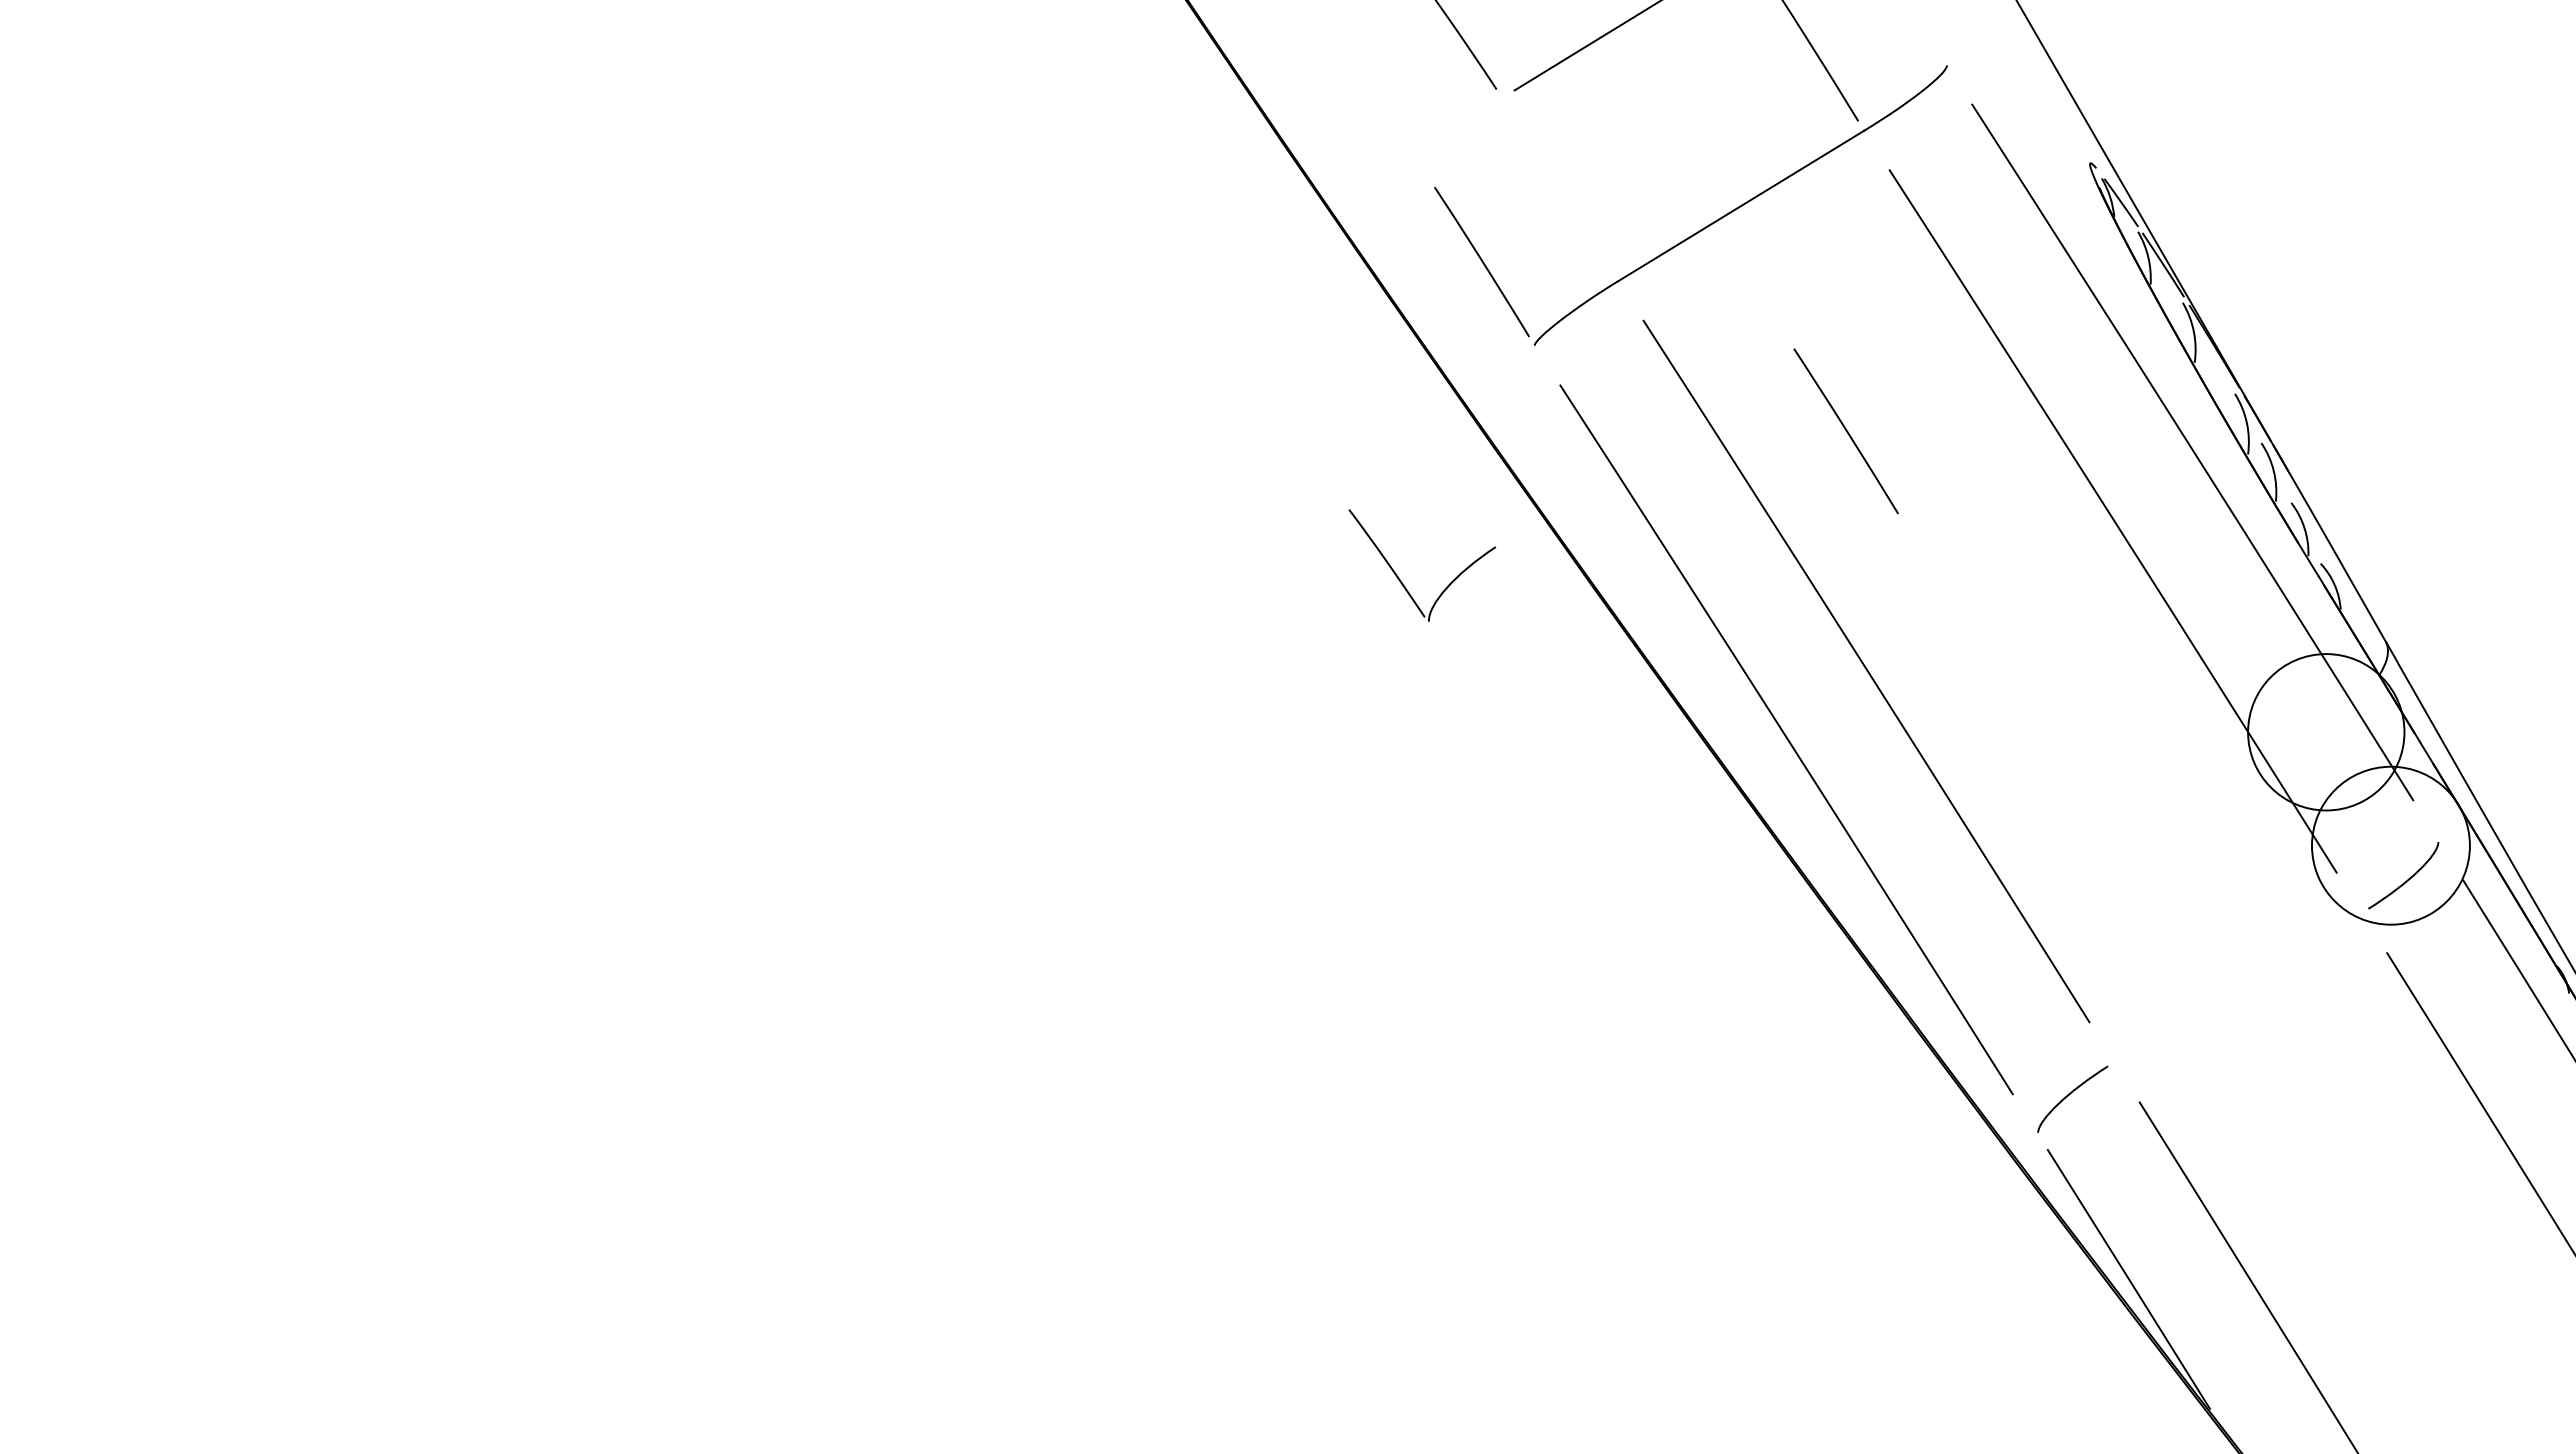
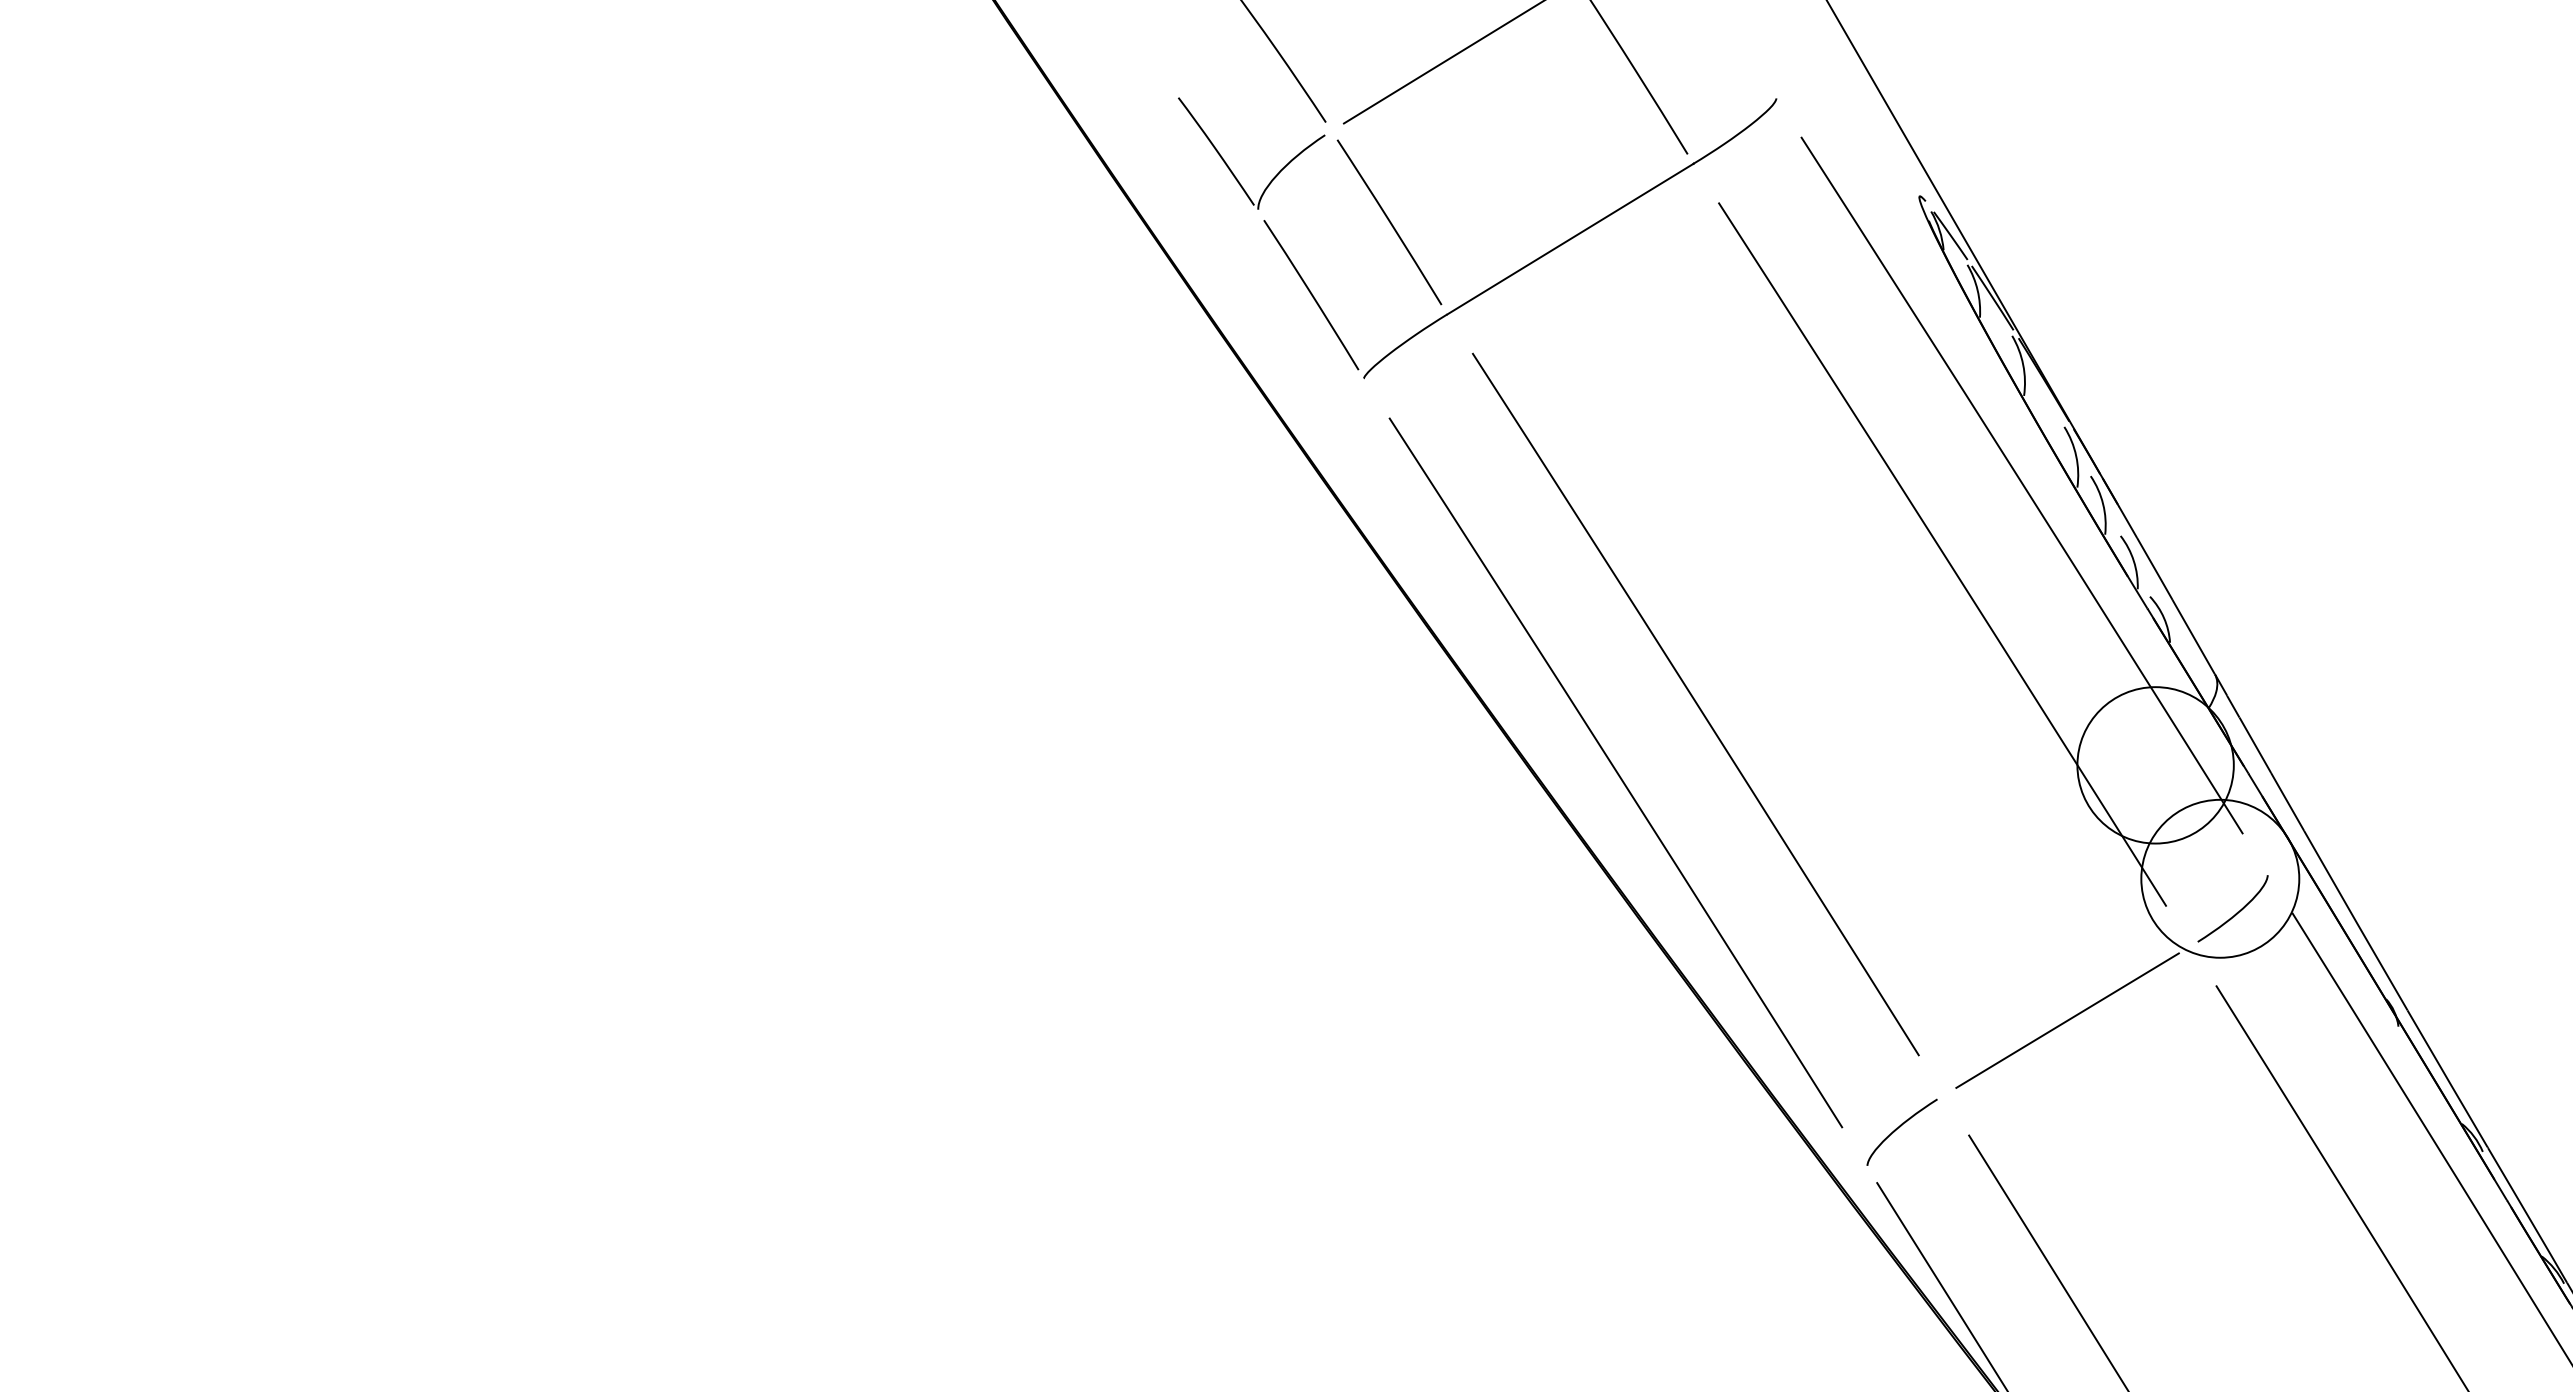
line: (1845, 430) -> (1388, 221), moved
part: (1400, 579) -> (1229, 167), moved
line: (2238, 987) -> (2067, 1020), added

